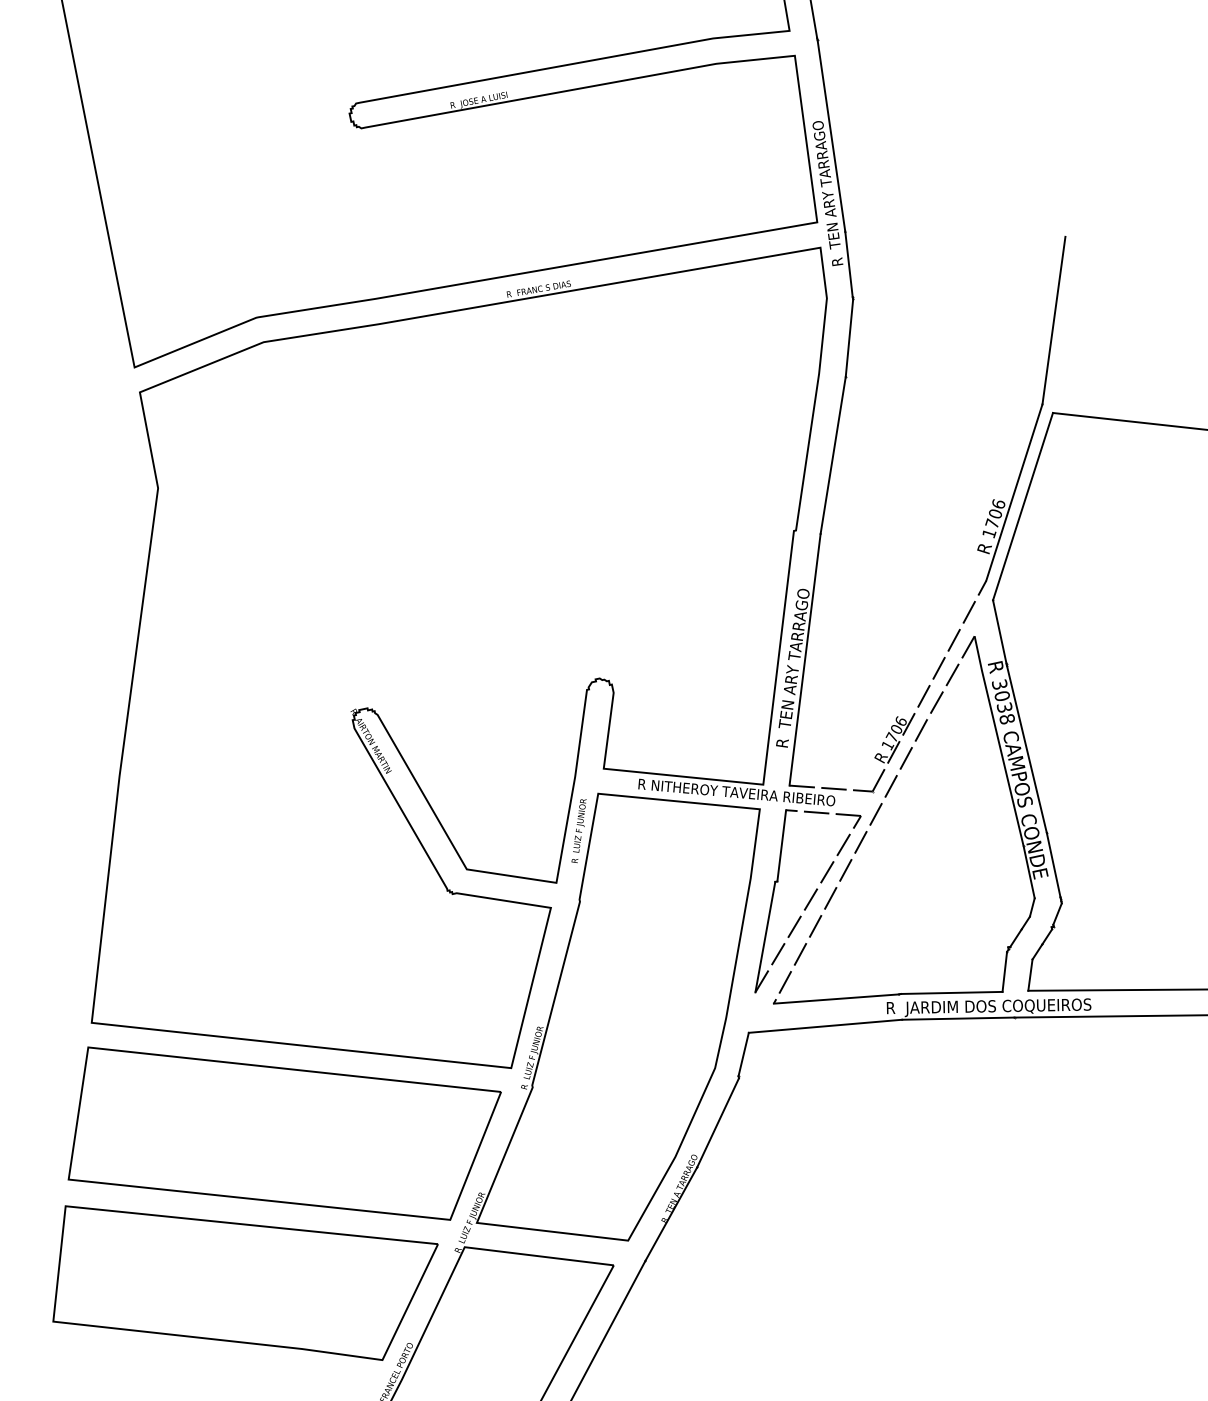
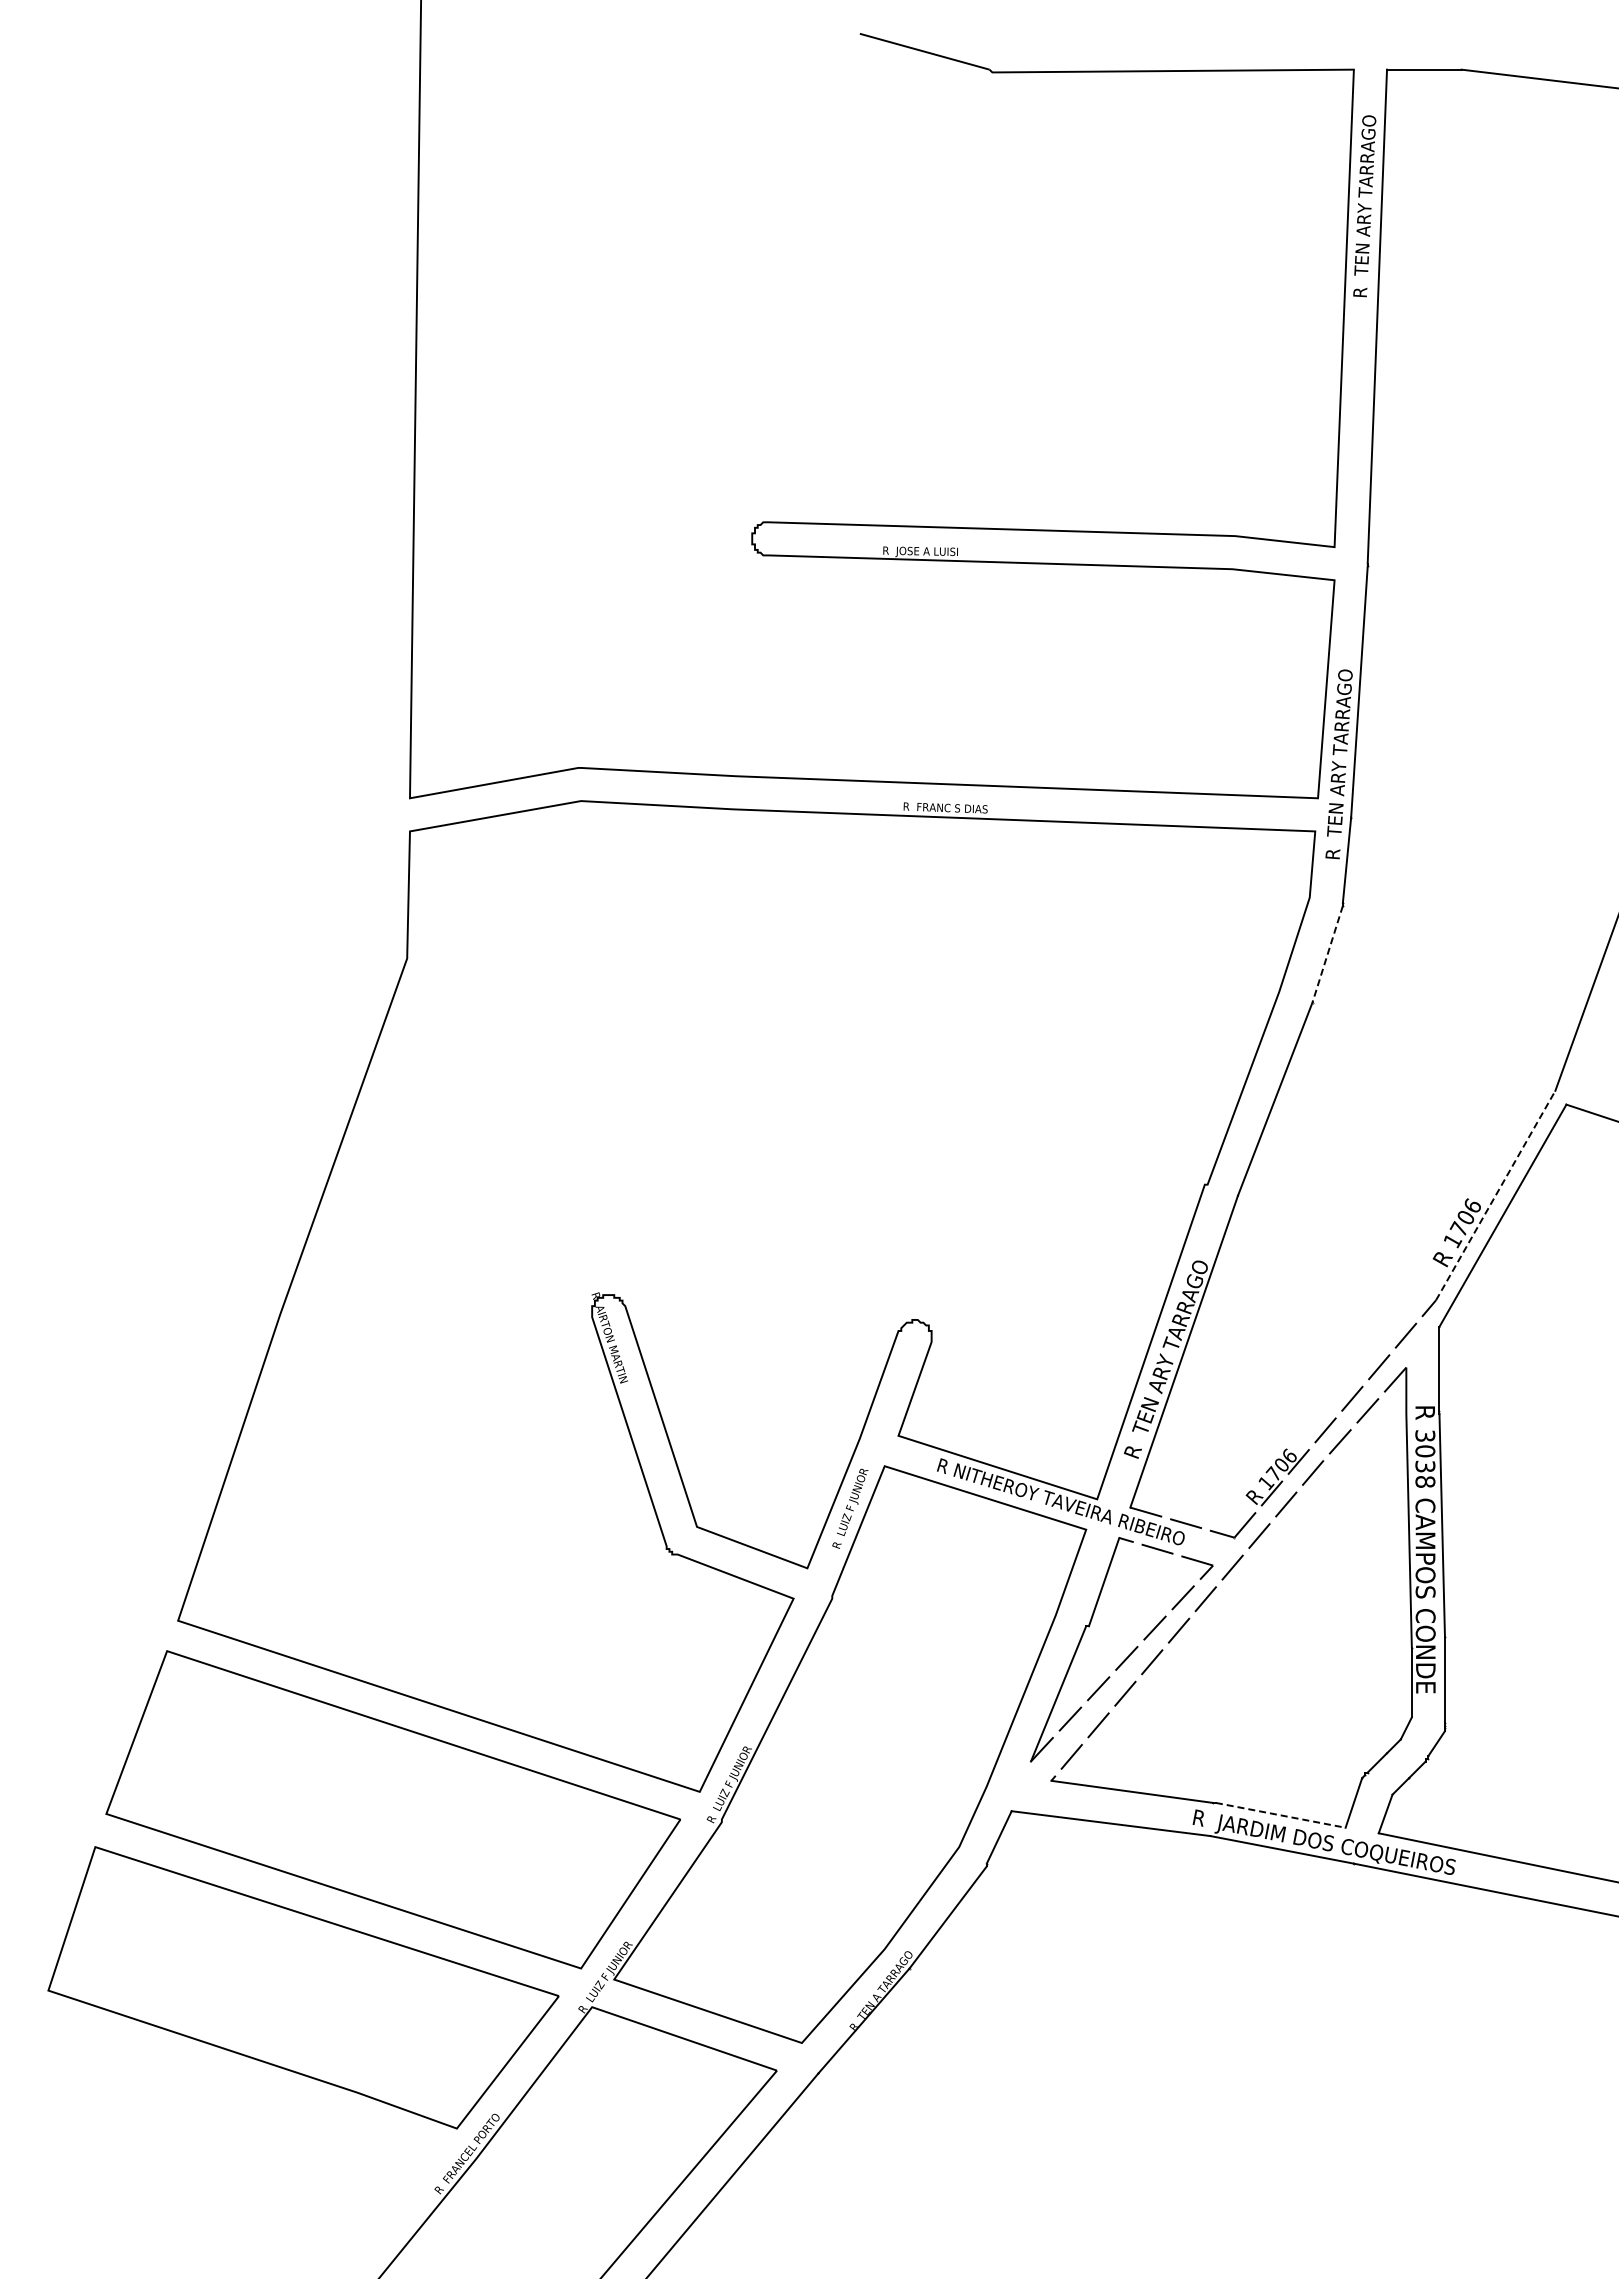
line: (849, 338) -> (1327, 954), solid -> dashed
line: (1014, 492) -> (1495, 1195), solid -> dashed
line: (952, 992) -> (1281, 1815), solid -> dashed

